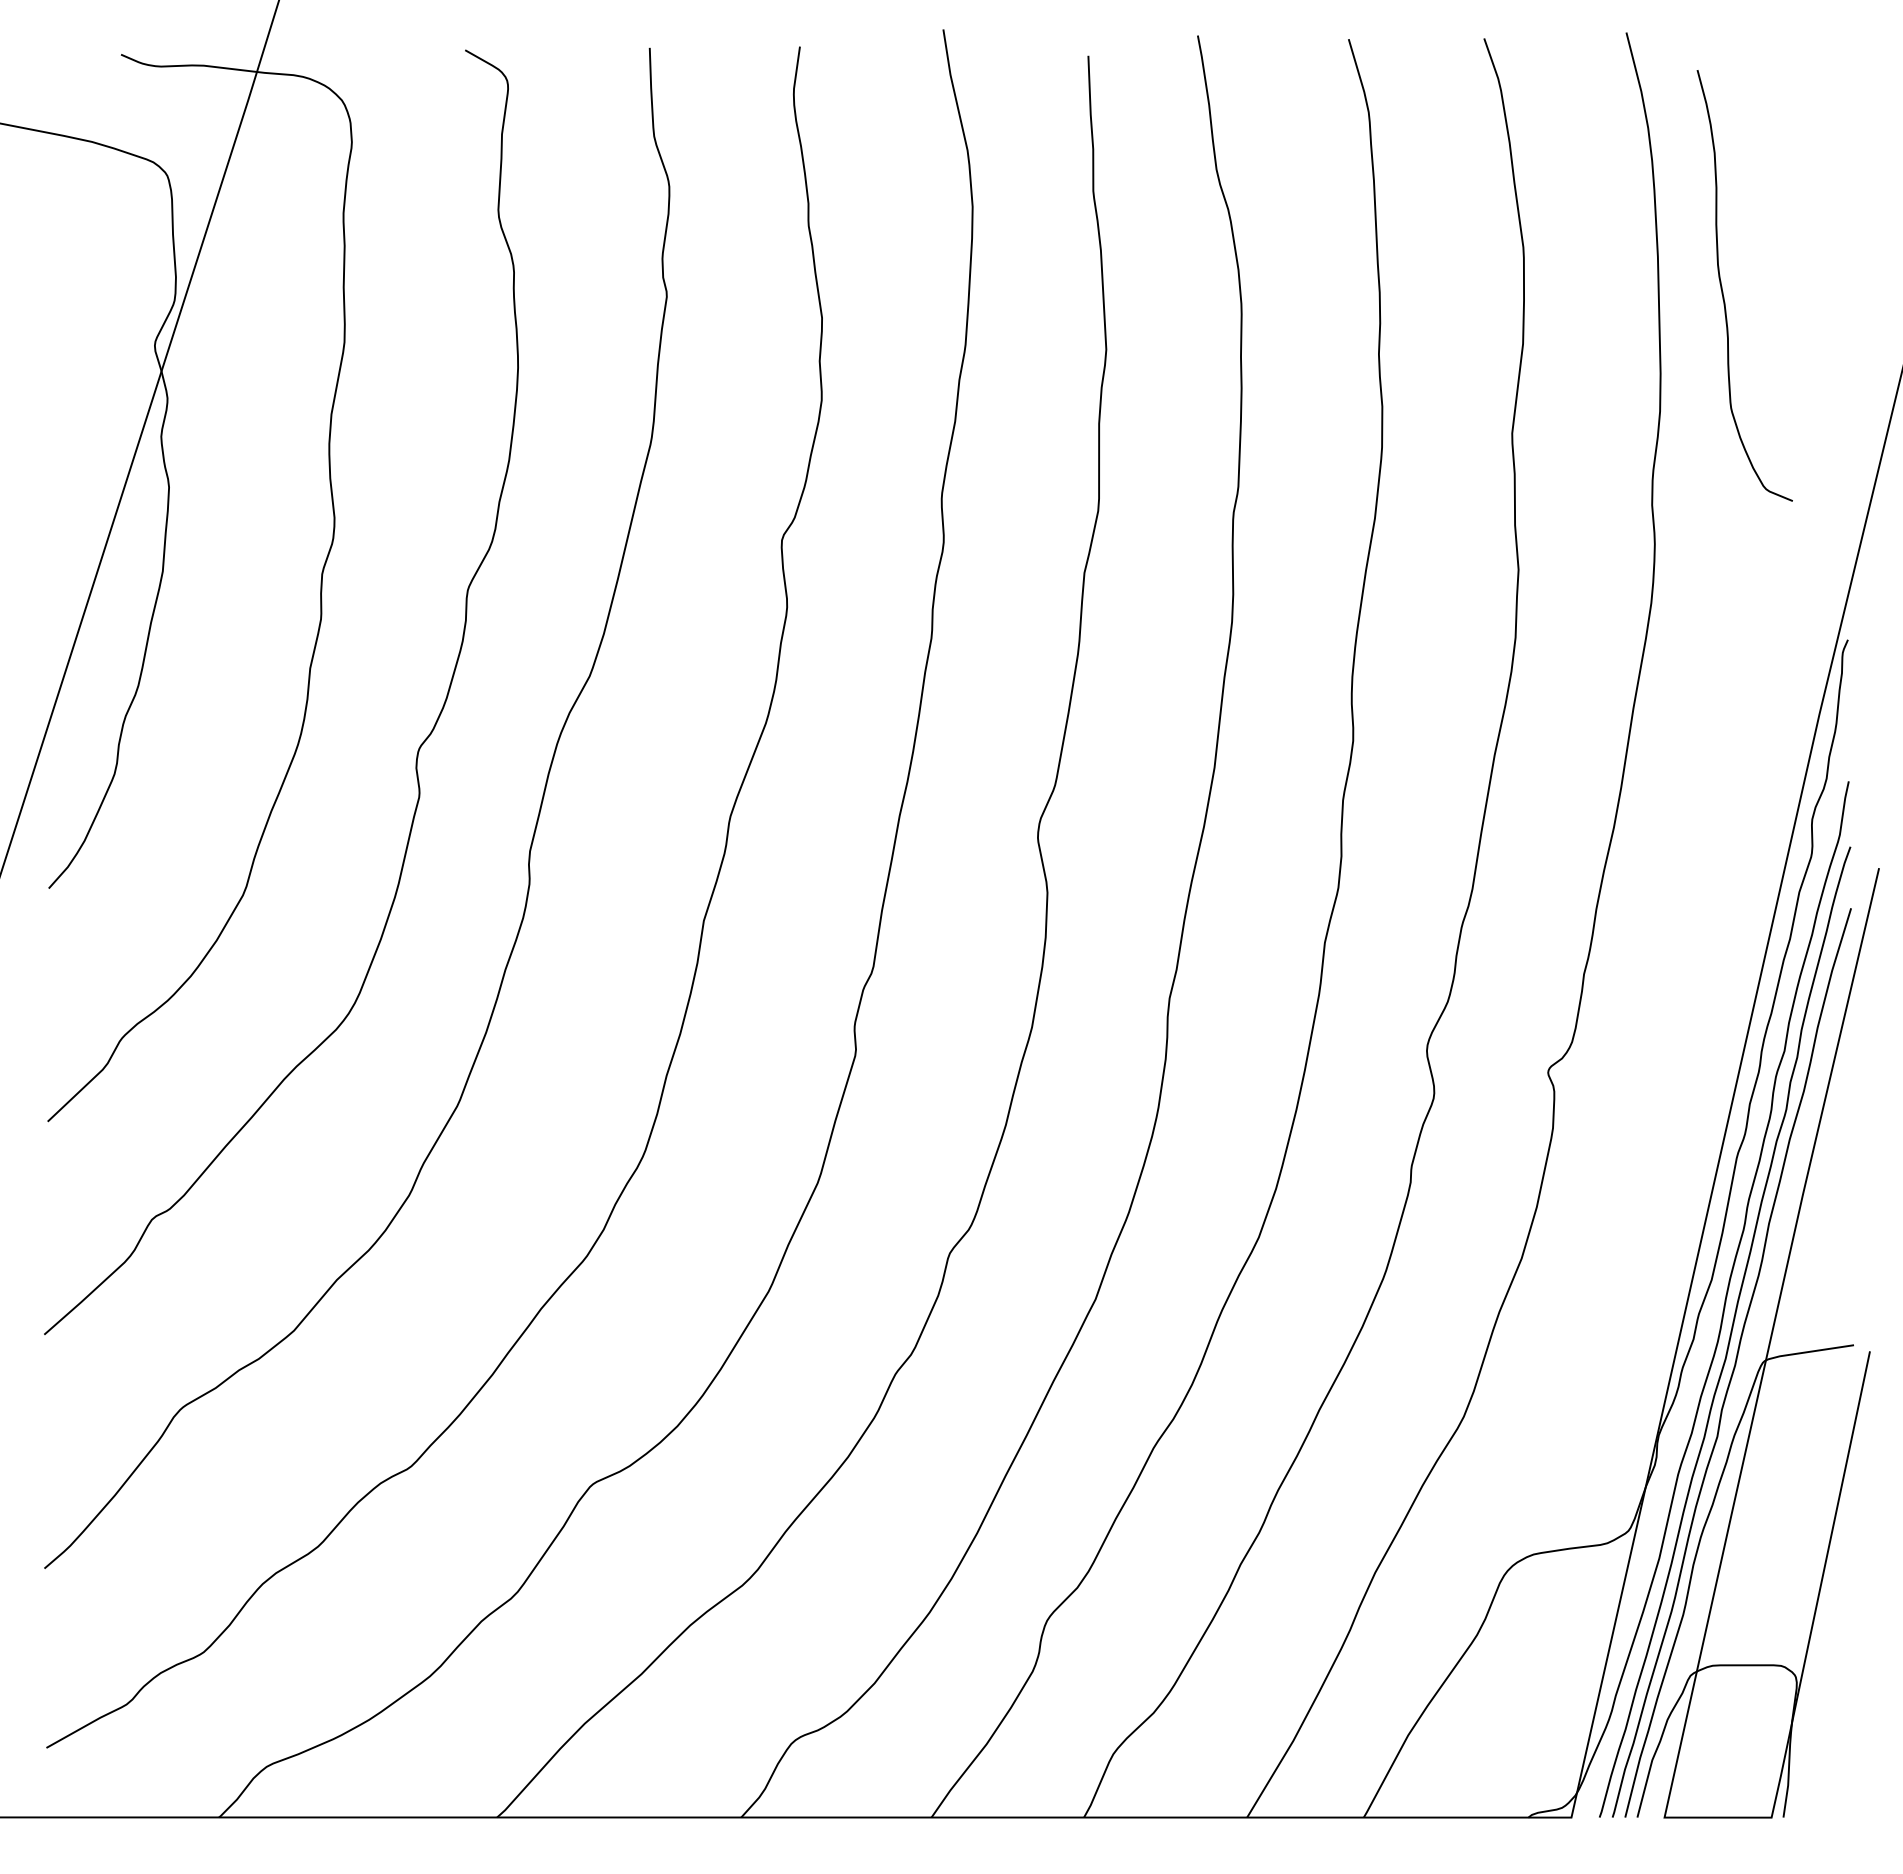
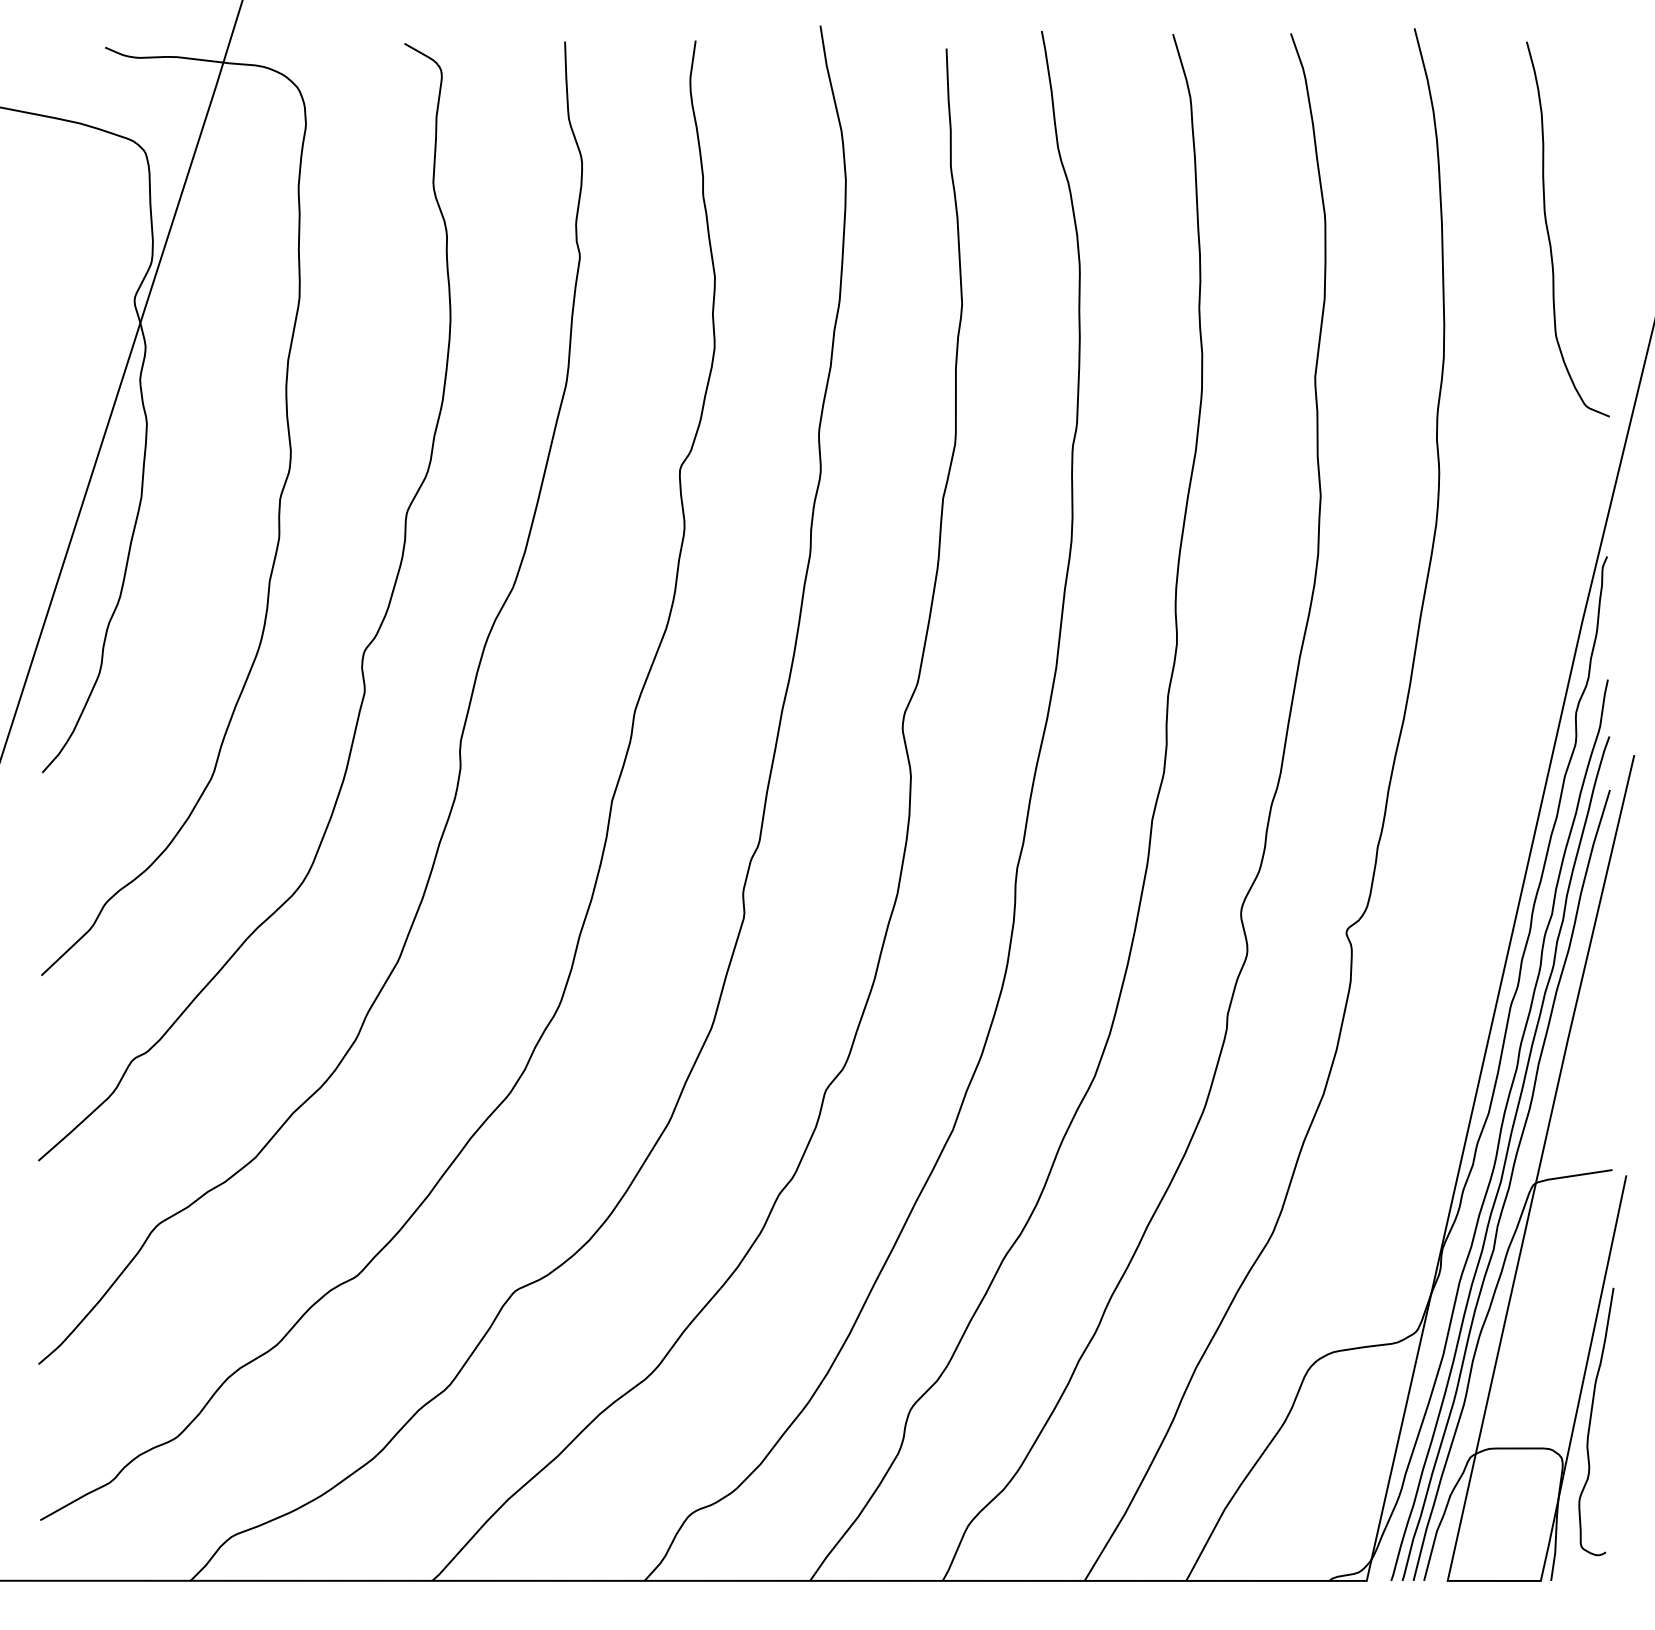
curve: (1723, 291) -> (1549, 234), moved
curve: (1829, 1634) -> (1591, 1421), added

